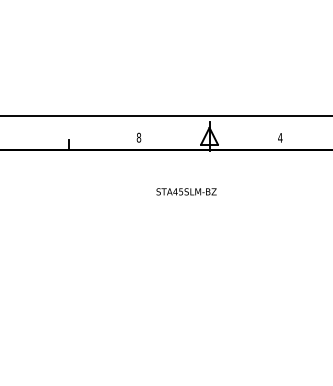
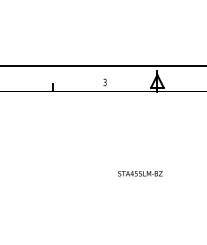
text: (138, 137) -> (104, 82), 8 -> 3
text: (186, 191) -> (140, 173), moved

